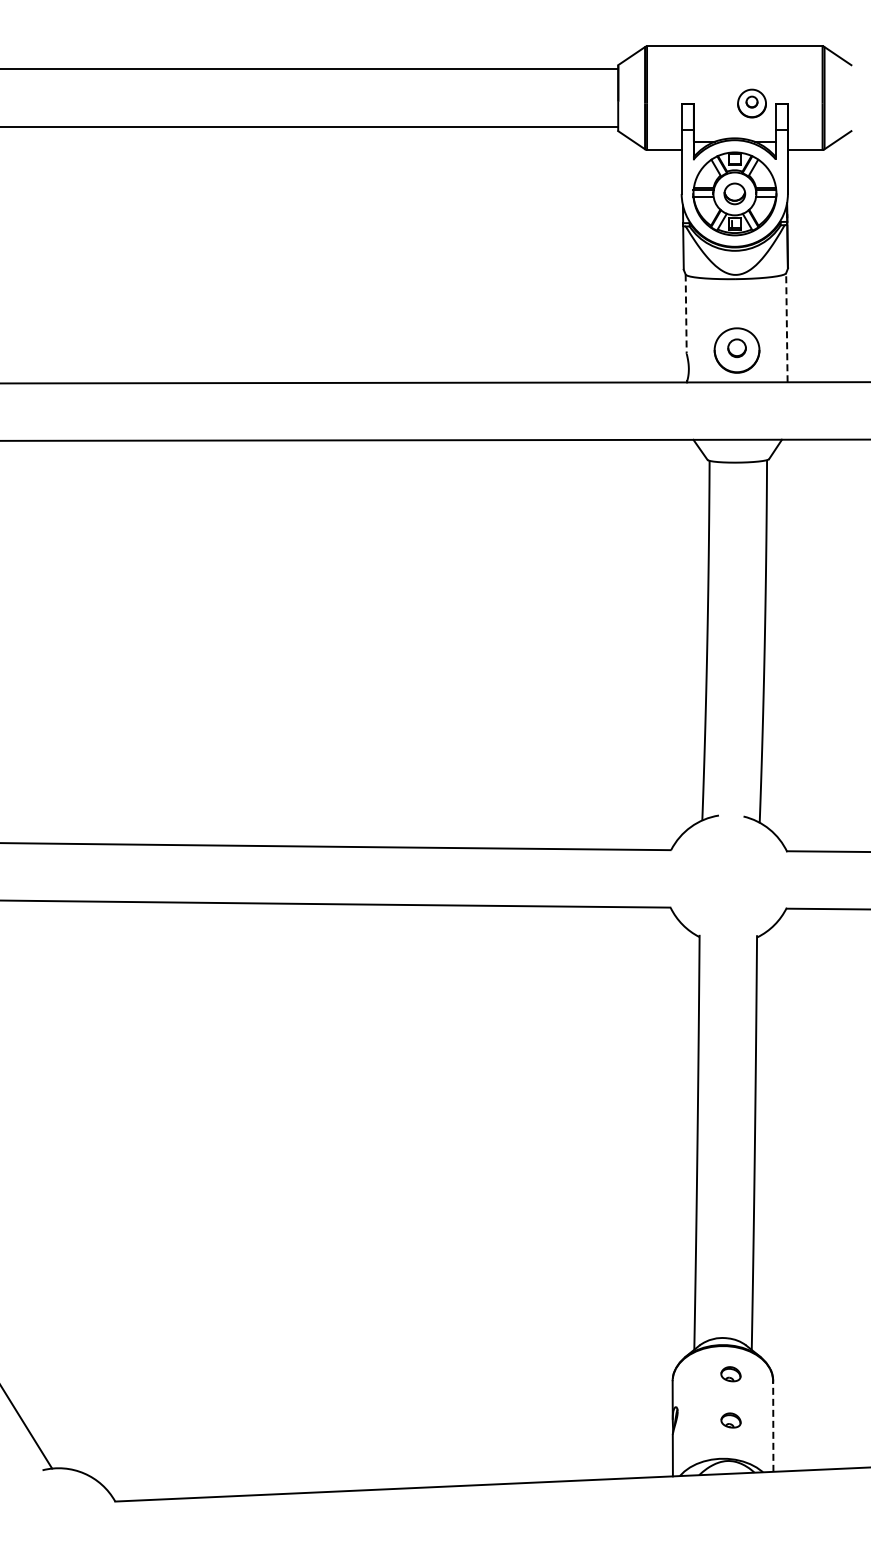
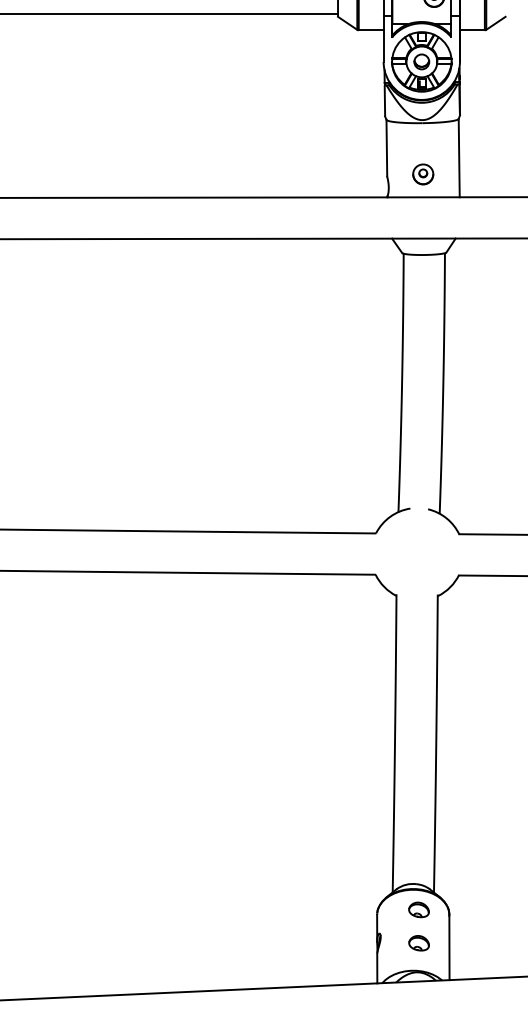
line: (686, 314) -> (387, 148), dashed -> solid
line: (786, 327) -> (458, 157), dashed -> solid
part: (736, 350) -> (423, 174), size x0.62
part: (730, 1374) -> (418, 910), size x1.43
part: (730, 1420) -> (418, 943), size x1.43
line: (773, 1425) -> (449, 946), dashed -> solid

